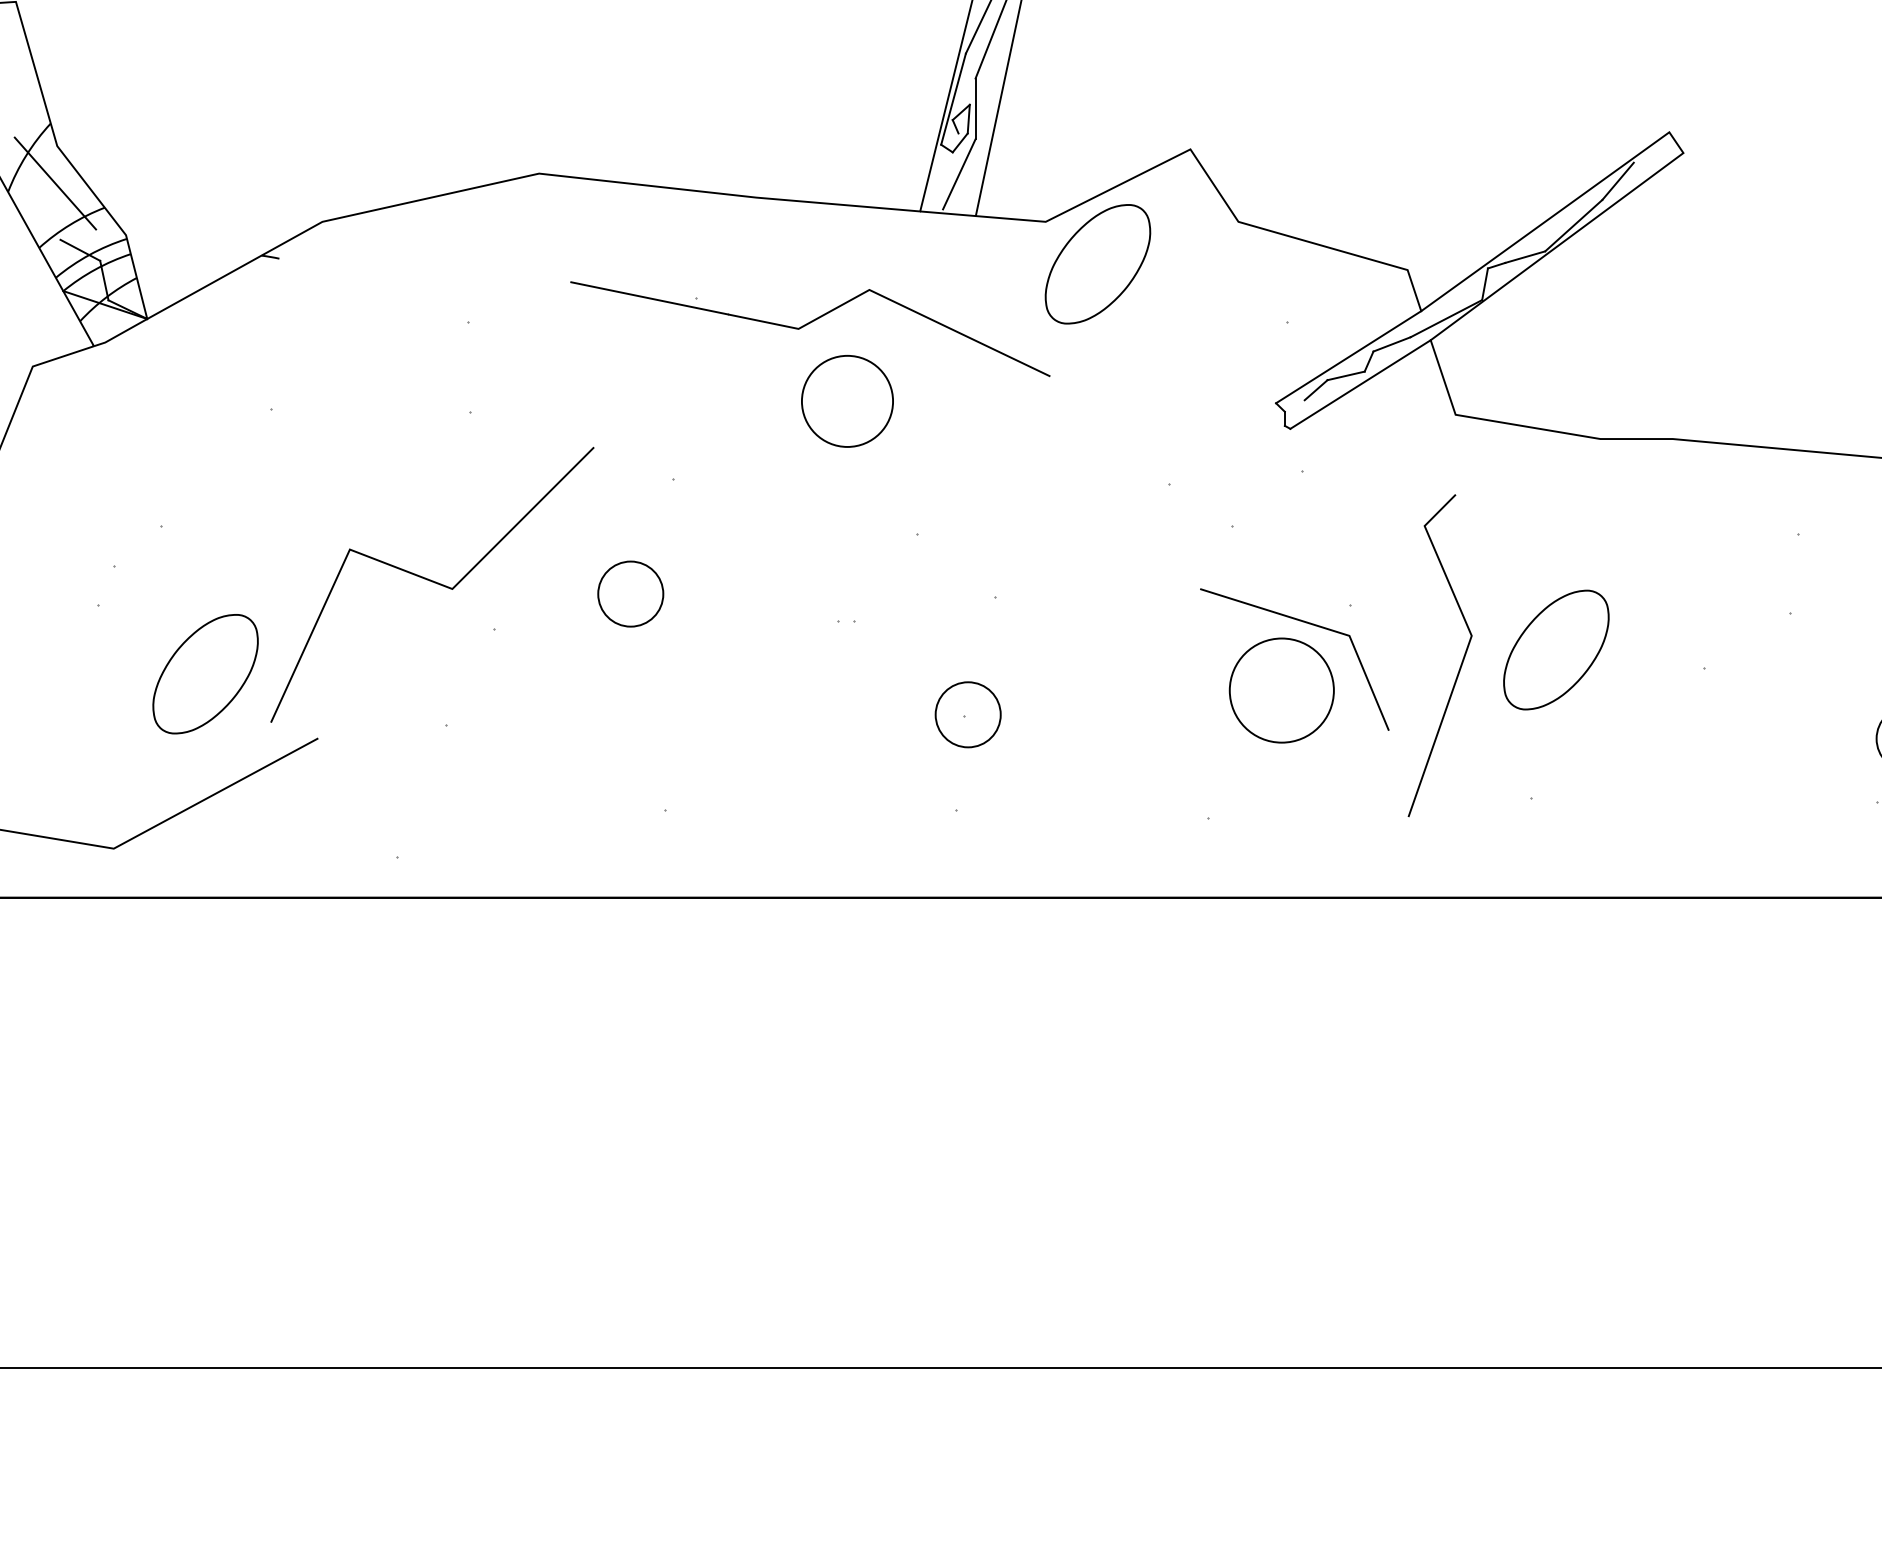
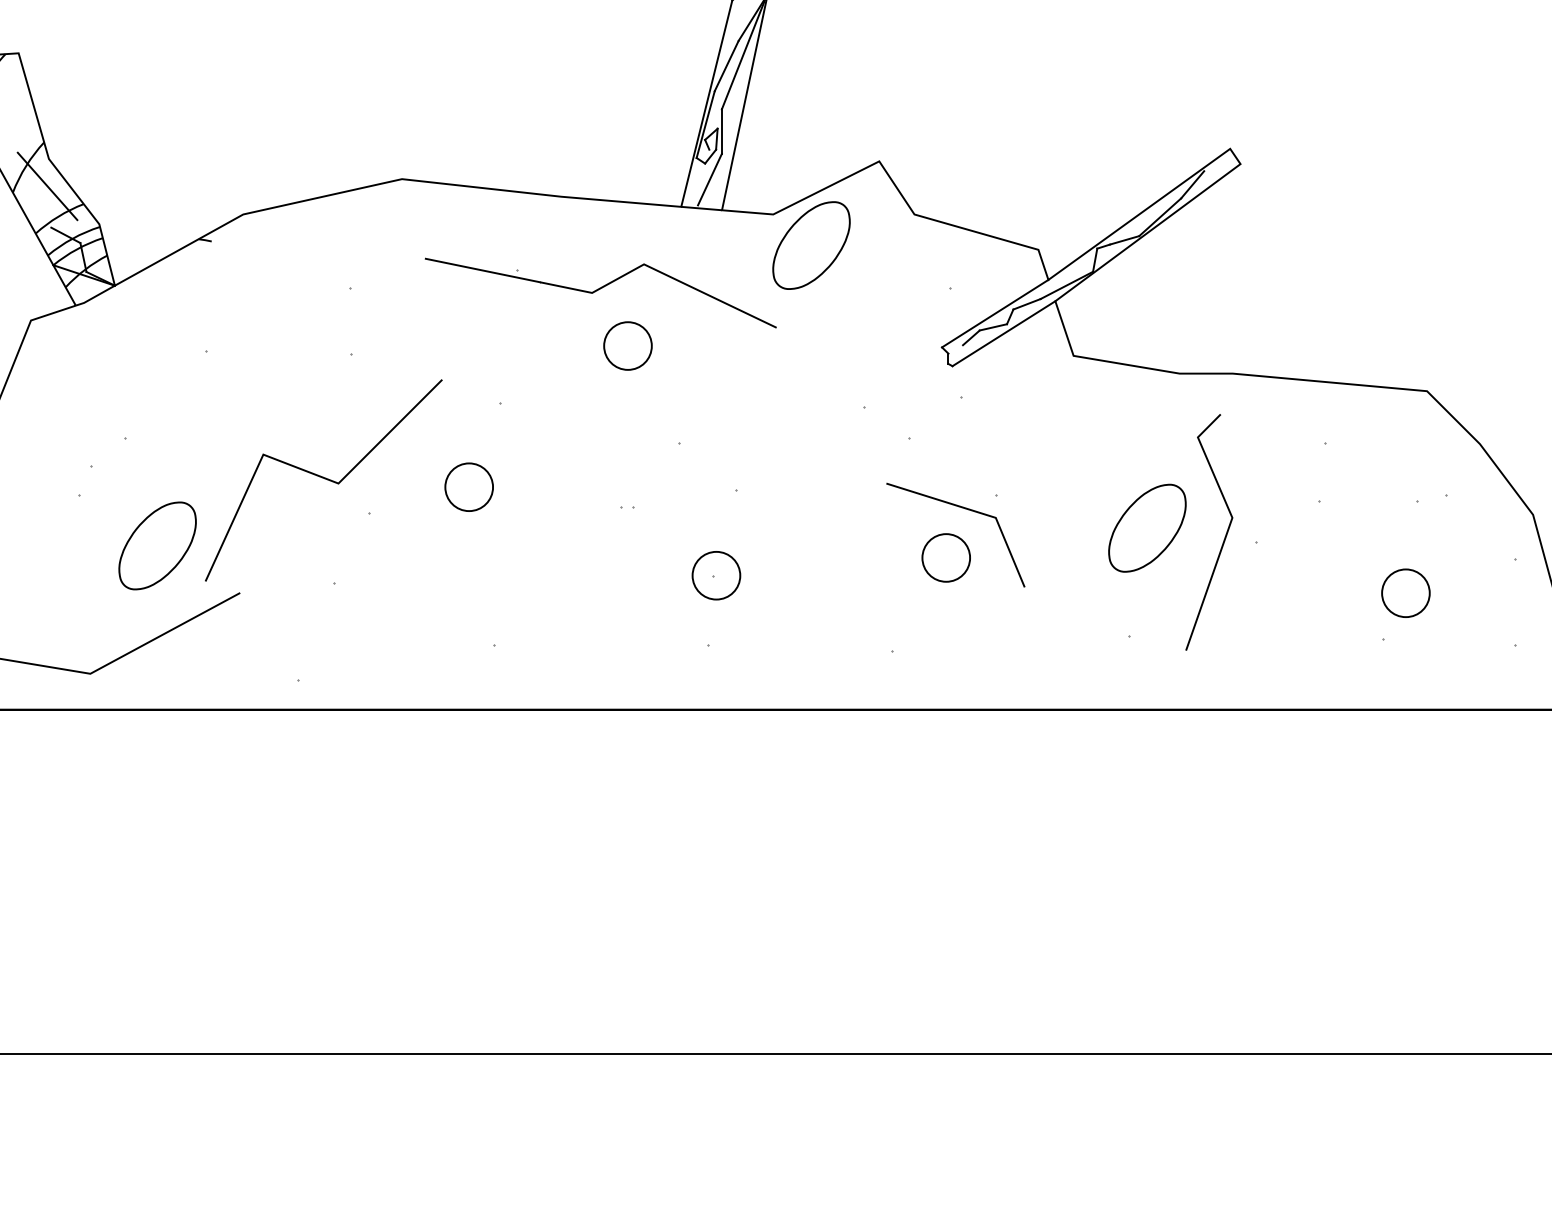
circle: (846, 400) -> (627, 345), size x0.71
line: (1459, 665) -> (1223, 539), moved
circle: (1282, 689) -> (946, 557), size x0.62

